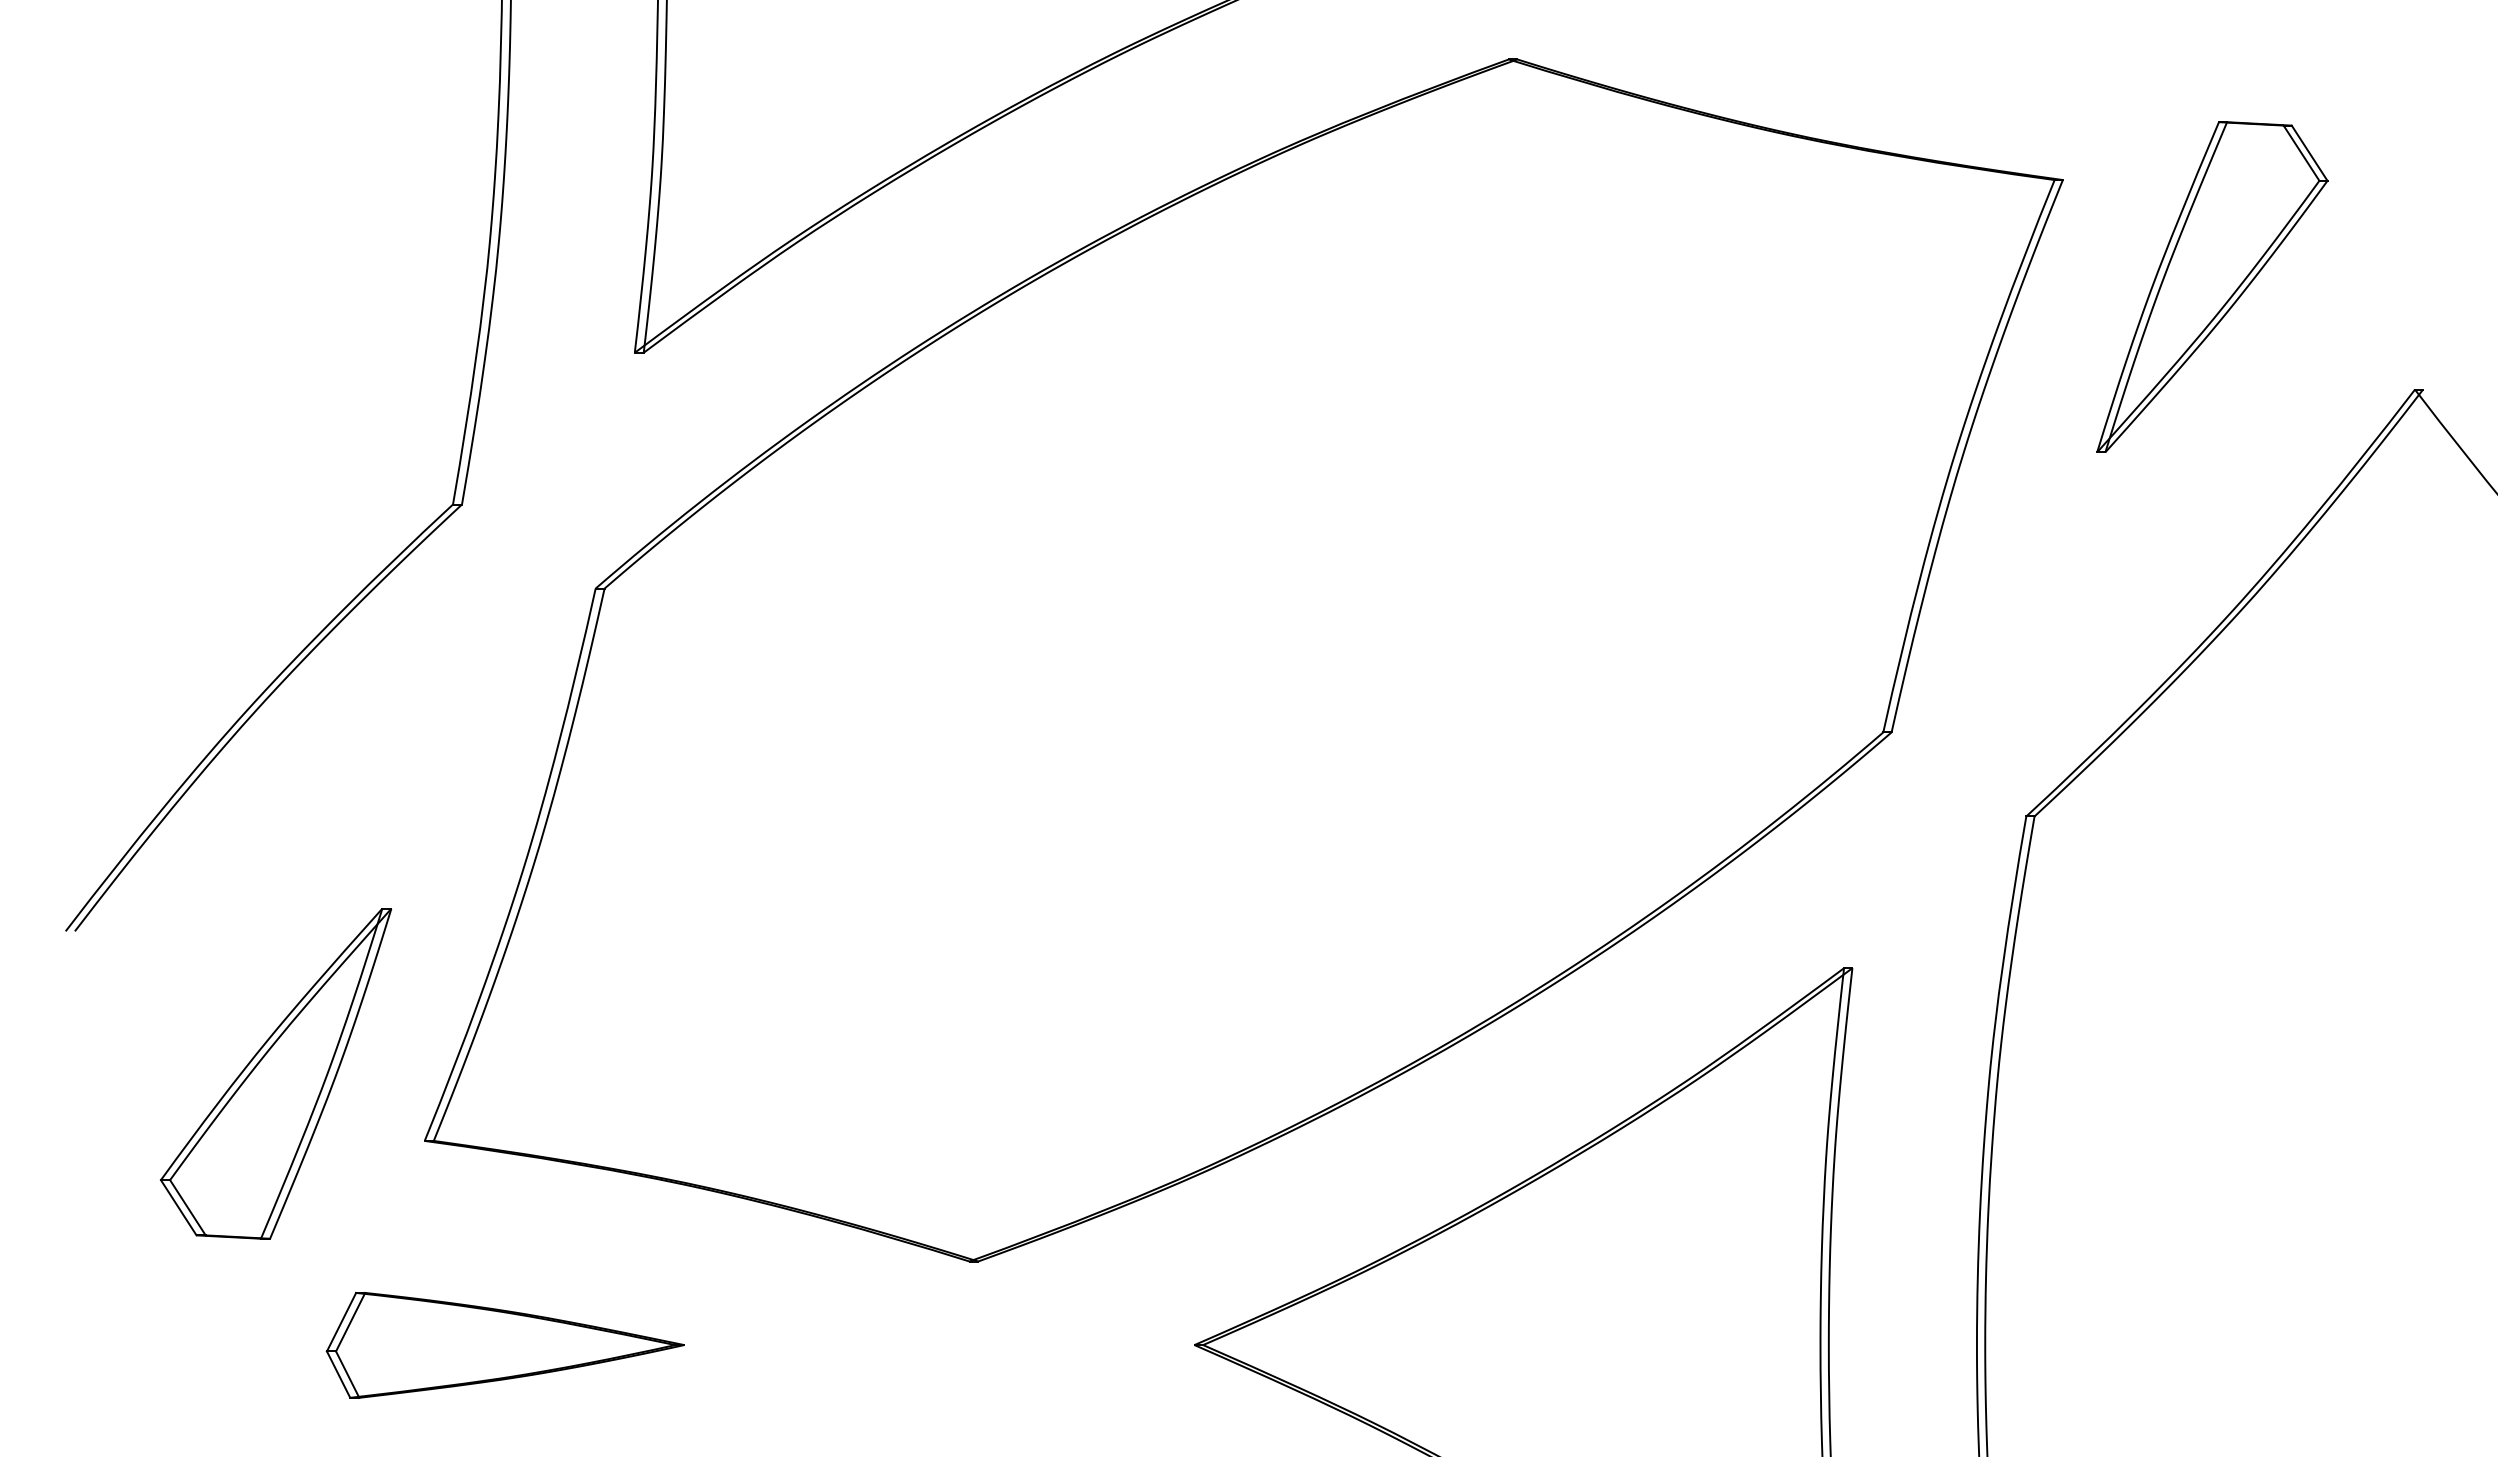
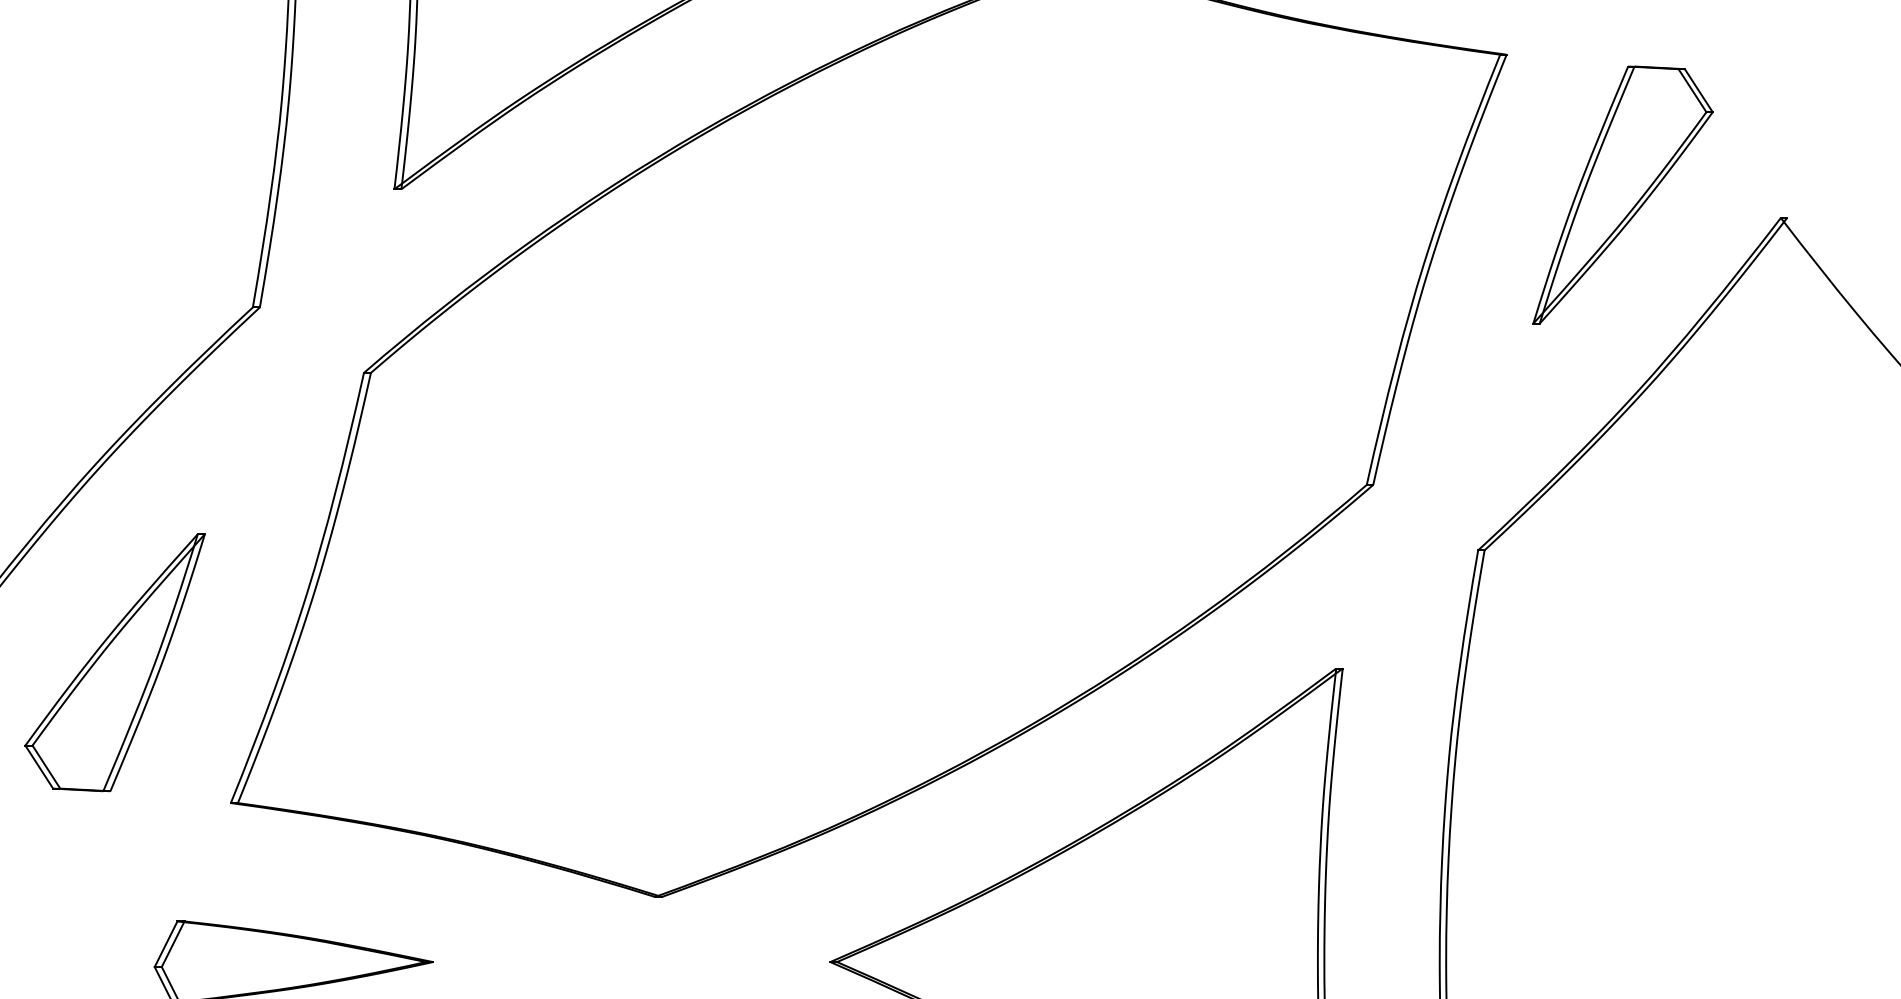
part: (2212, 286) -> (1623, 194), moved
part: (276, 1073) -> (115, 662), moved

